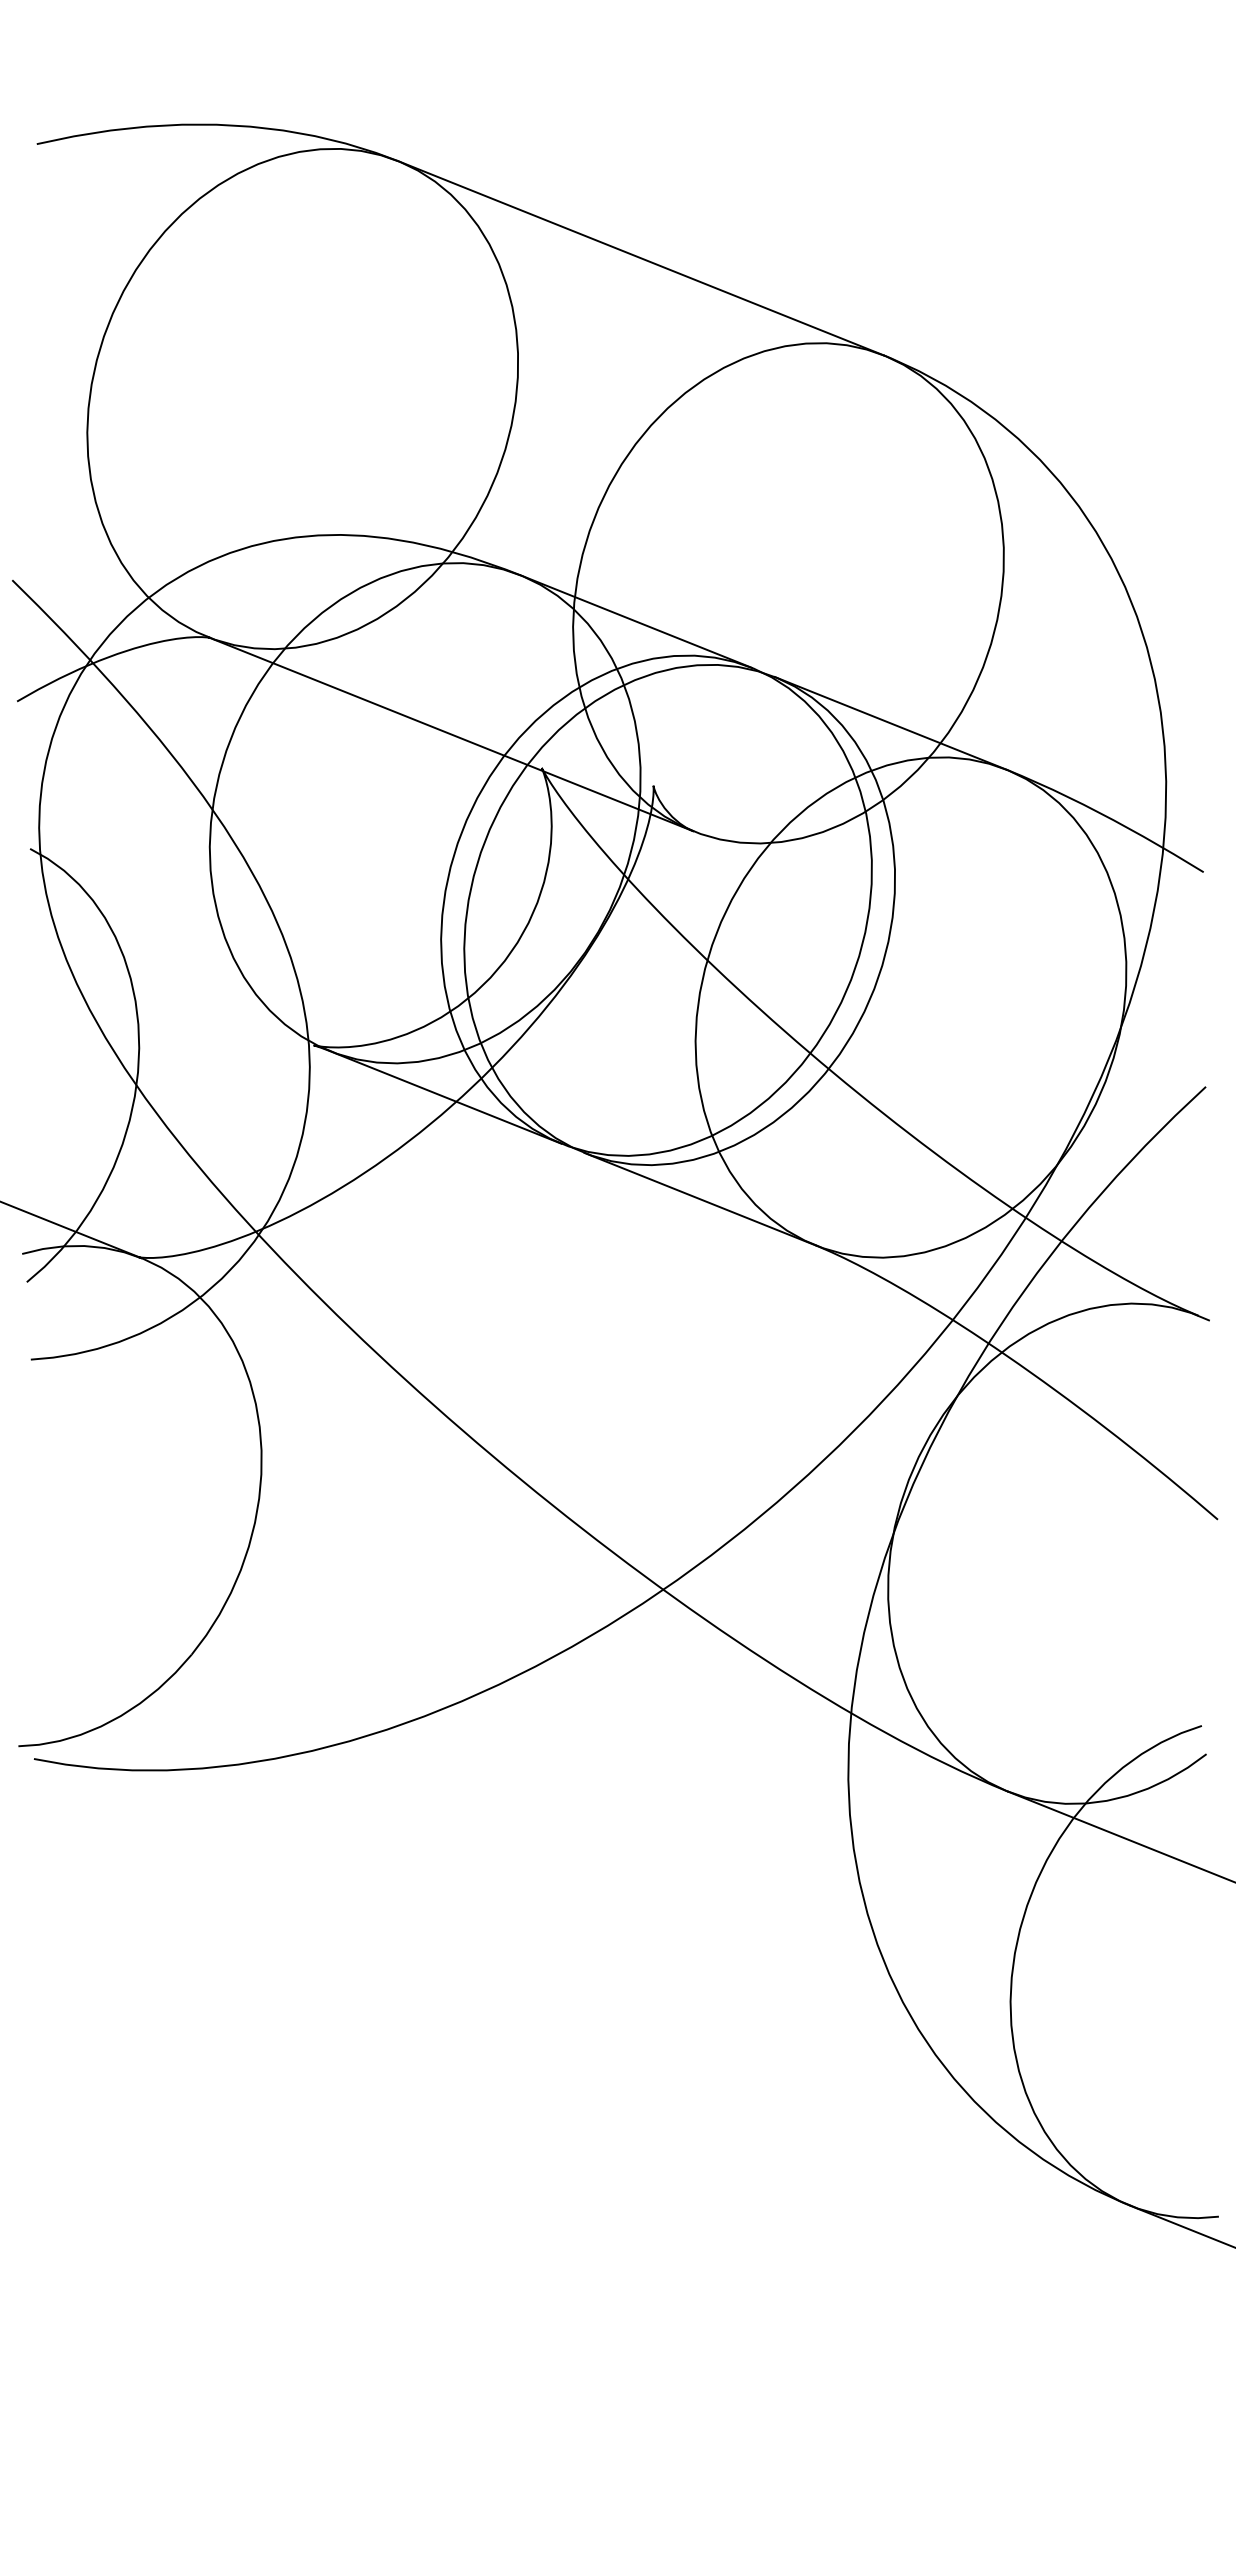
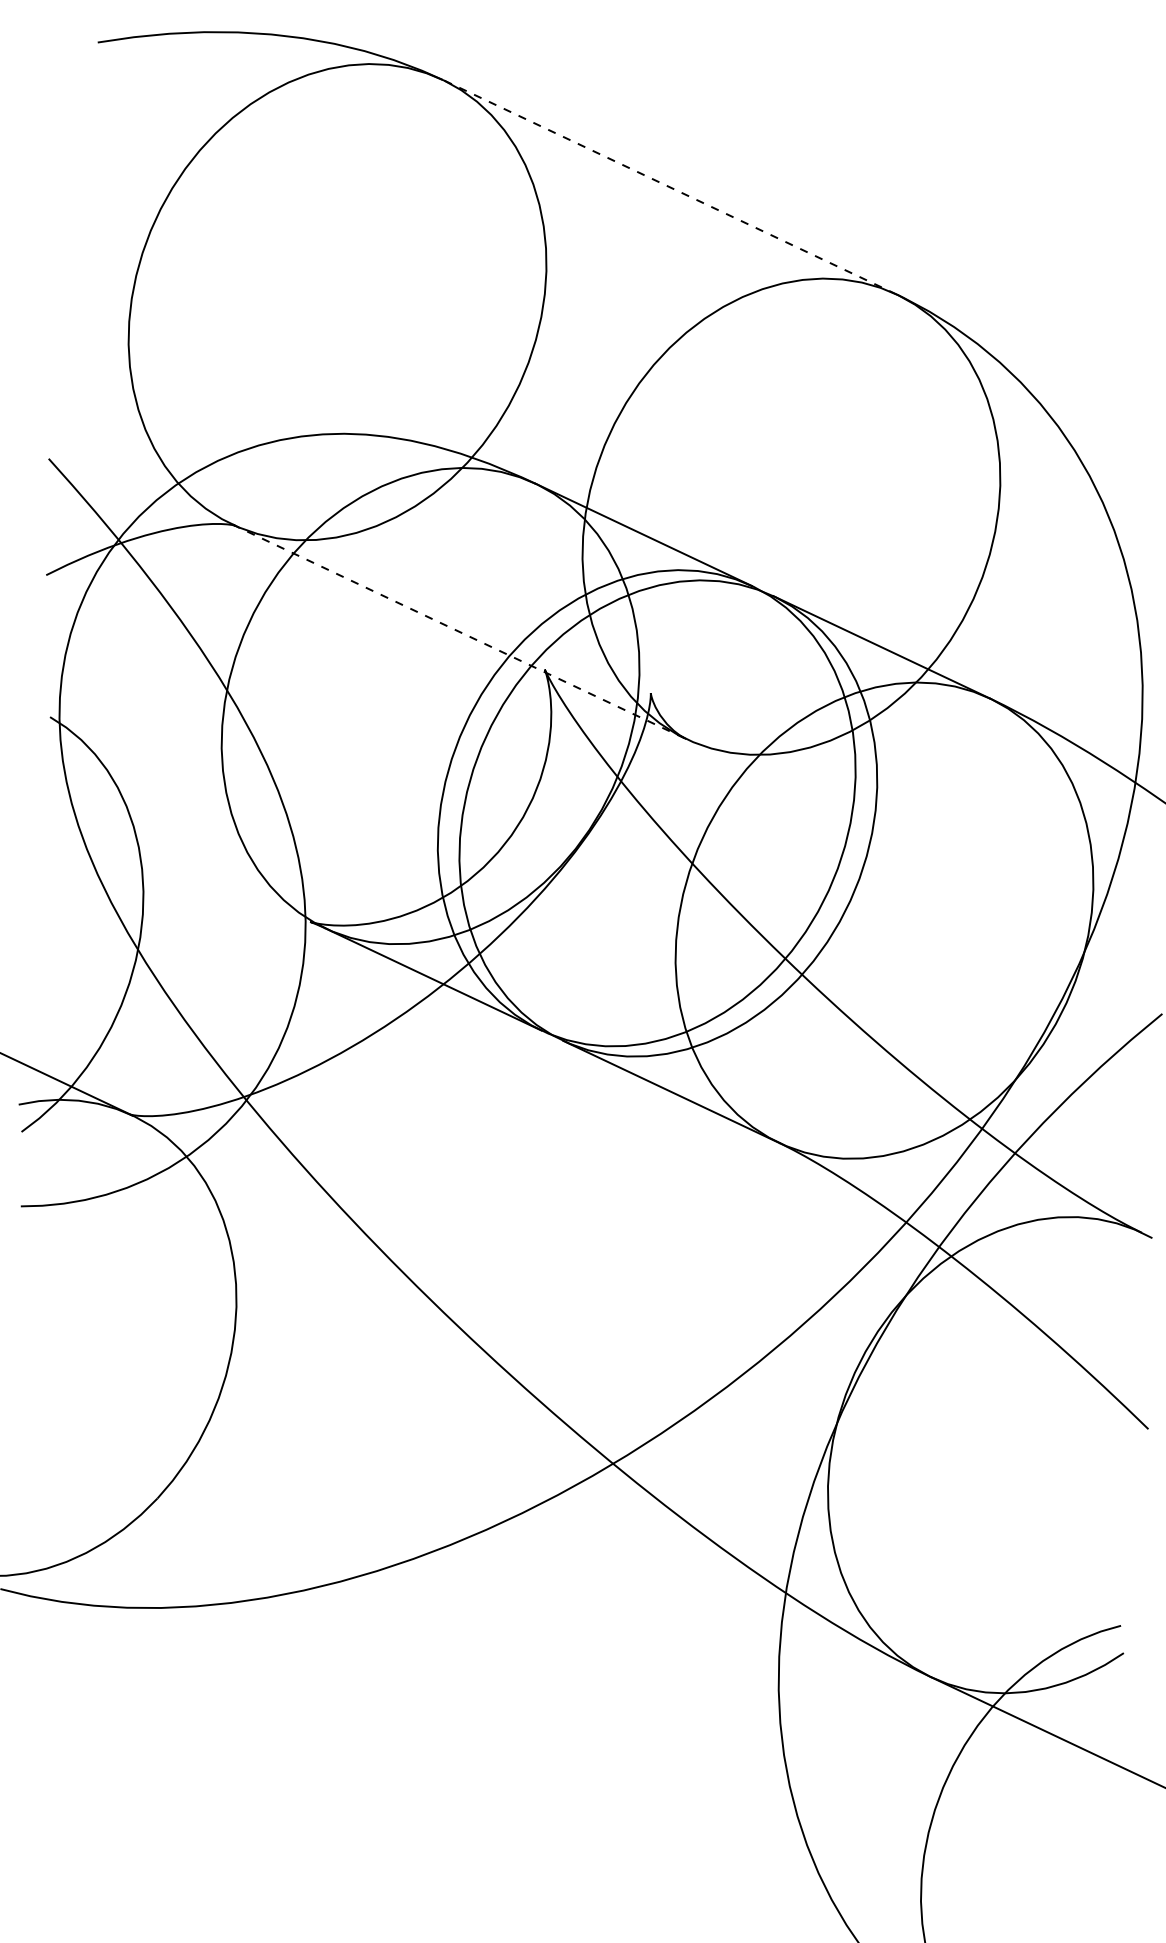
line: (640, 258) -> (669, 187), solid -> dashed
line: (450, 734) -> (459, 632), solid -> dashed

